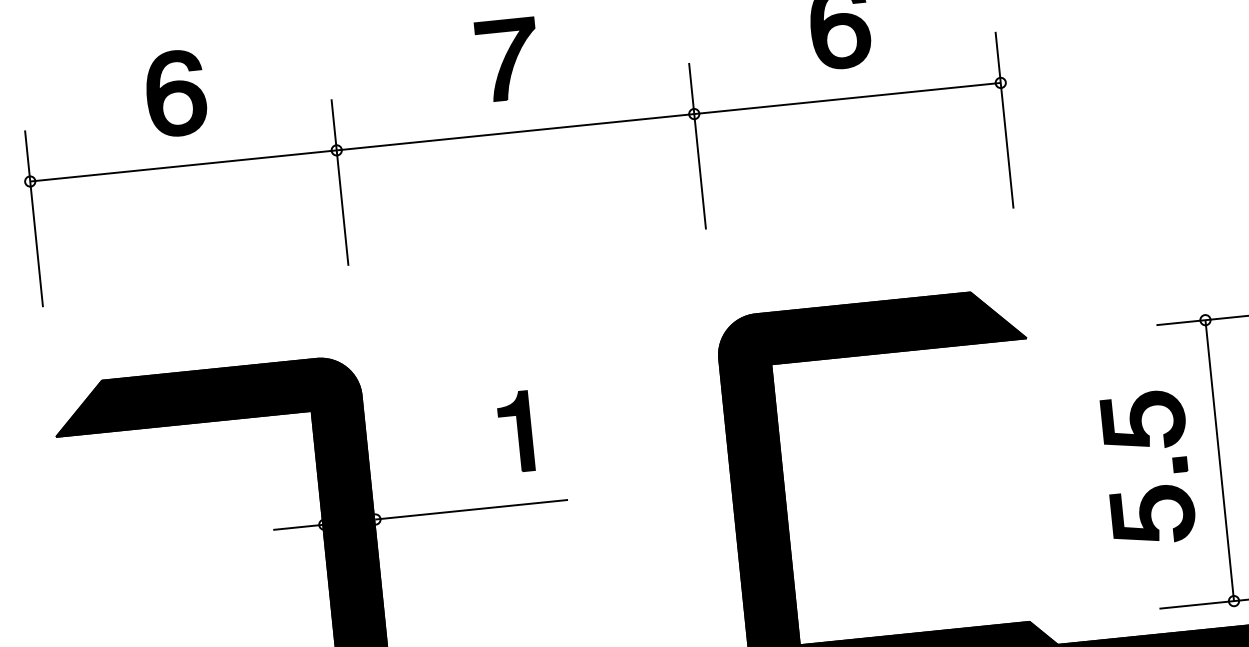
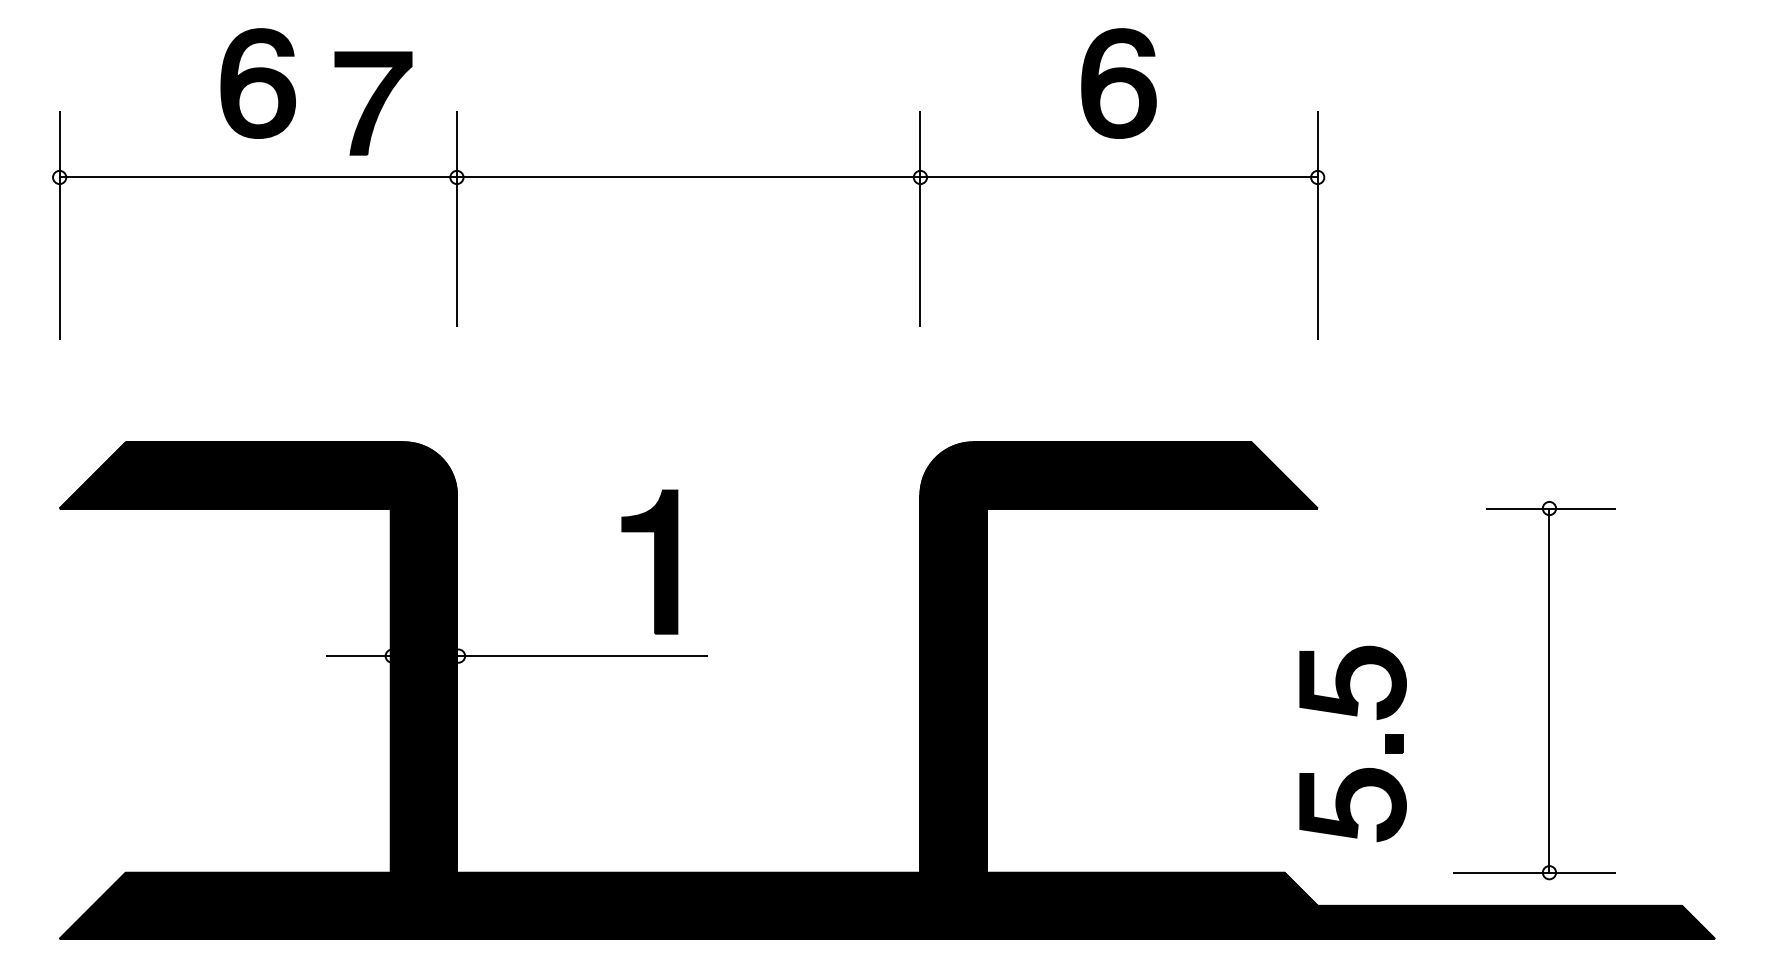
part: (508, 59) -> (373, 103), moved
part: (515, 432) -> (649, 562), size x1.4
part: (1156, 486) -> (1361, 768), moved

